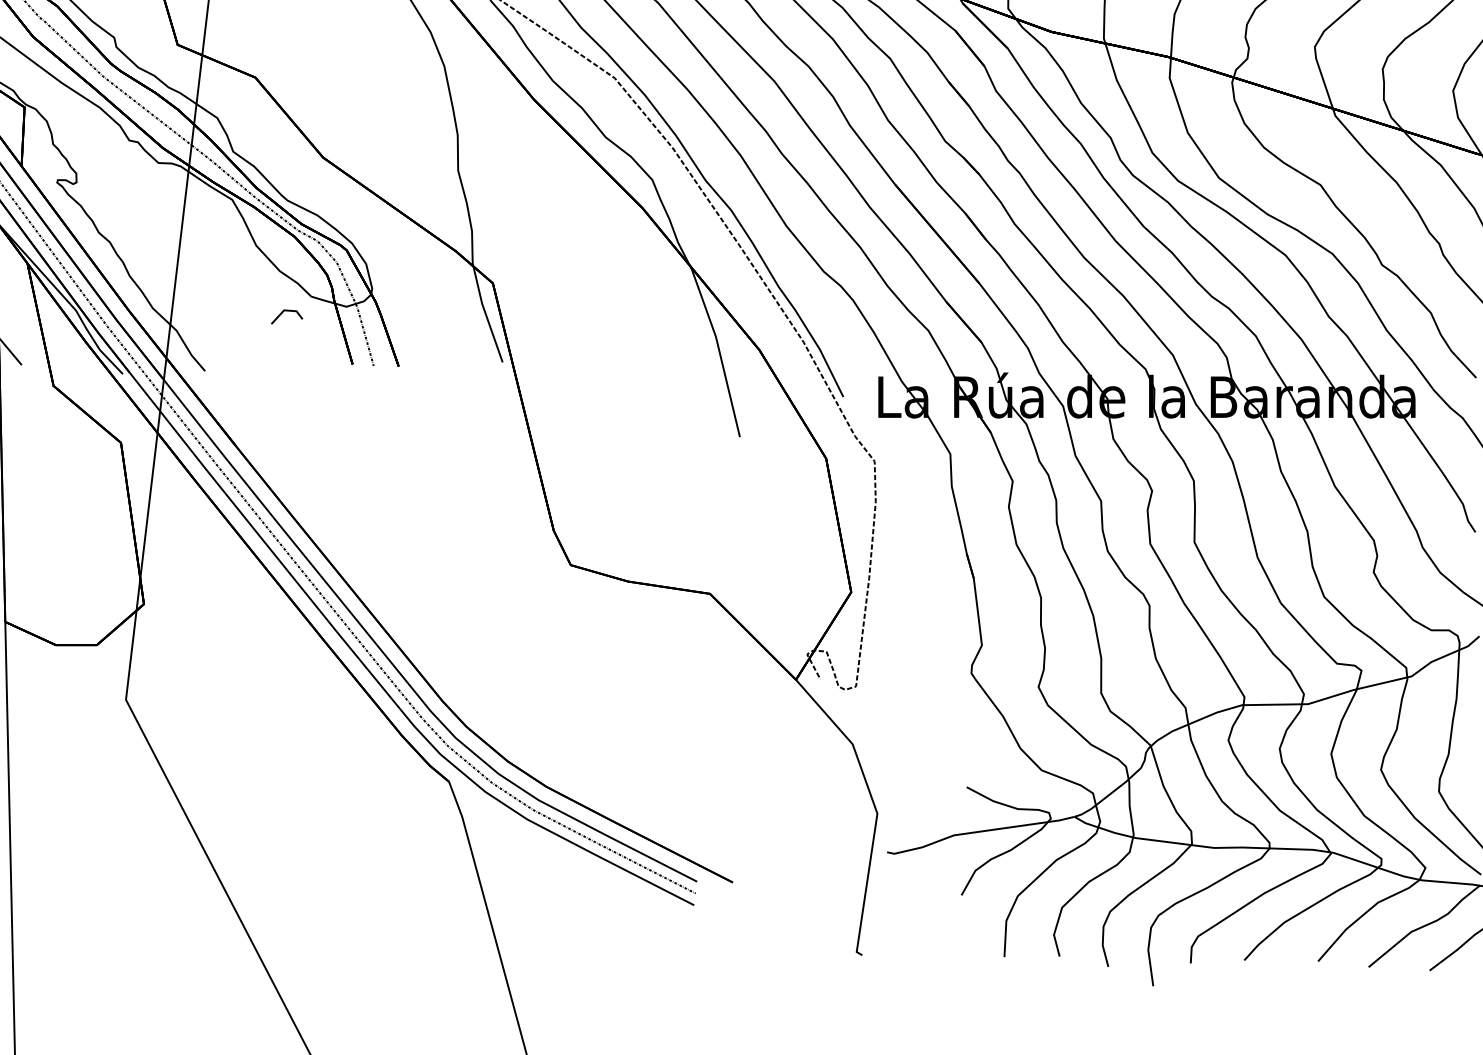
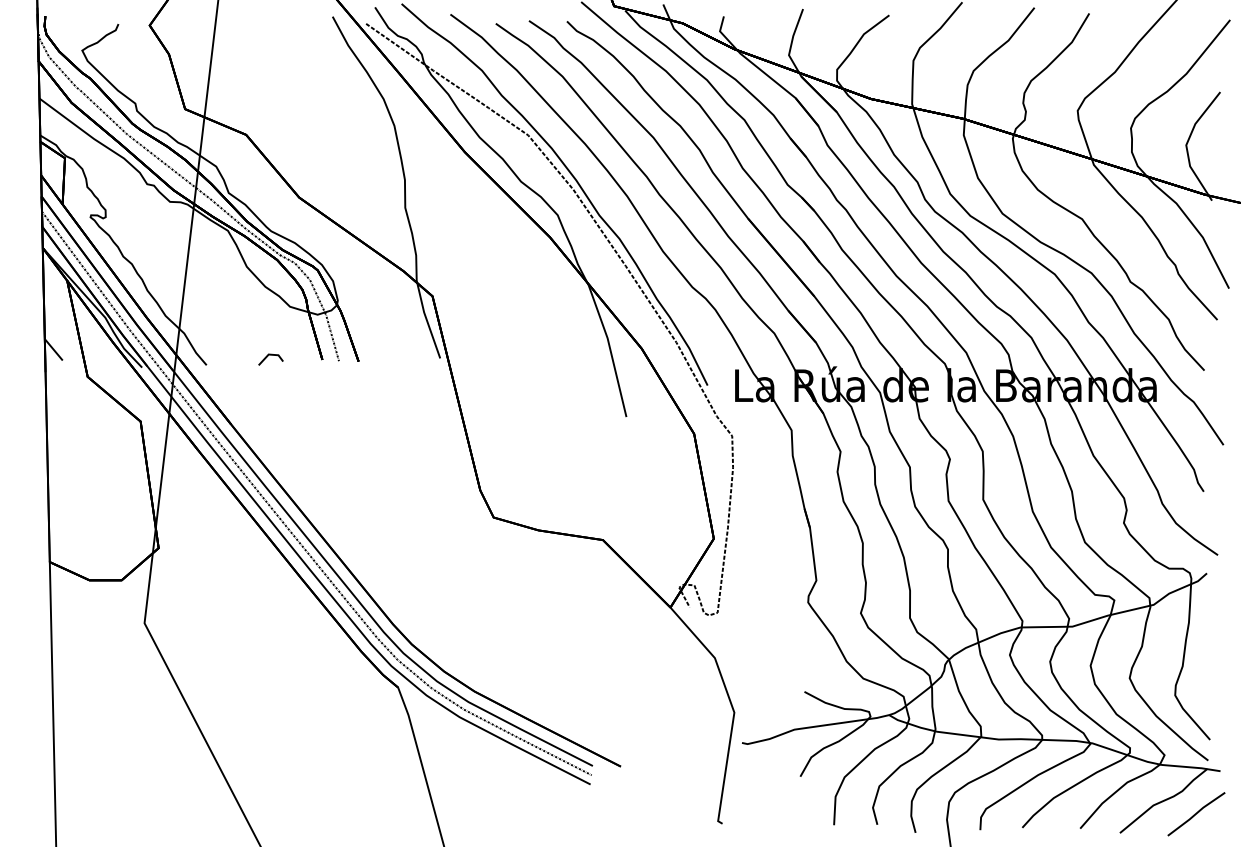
line: (283, 312) -> (268, 356), moved

